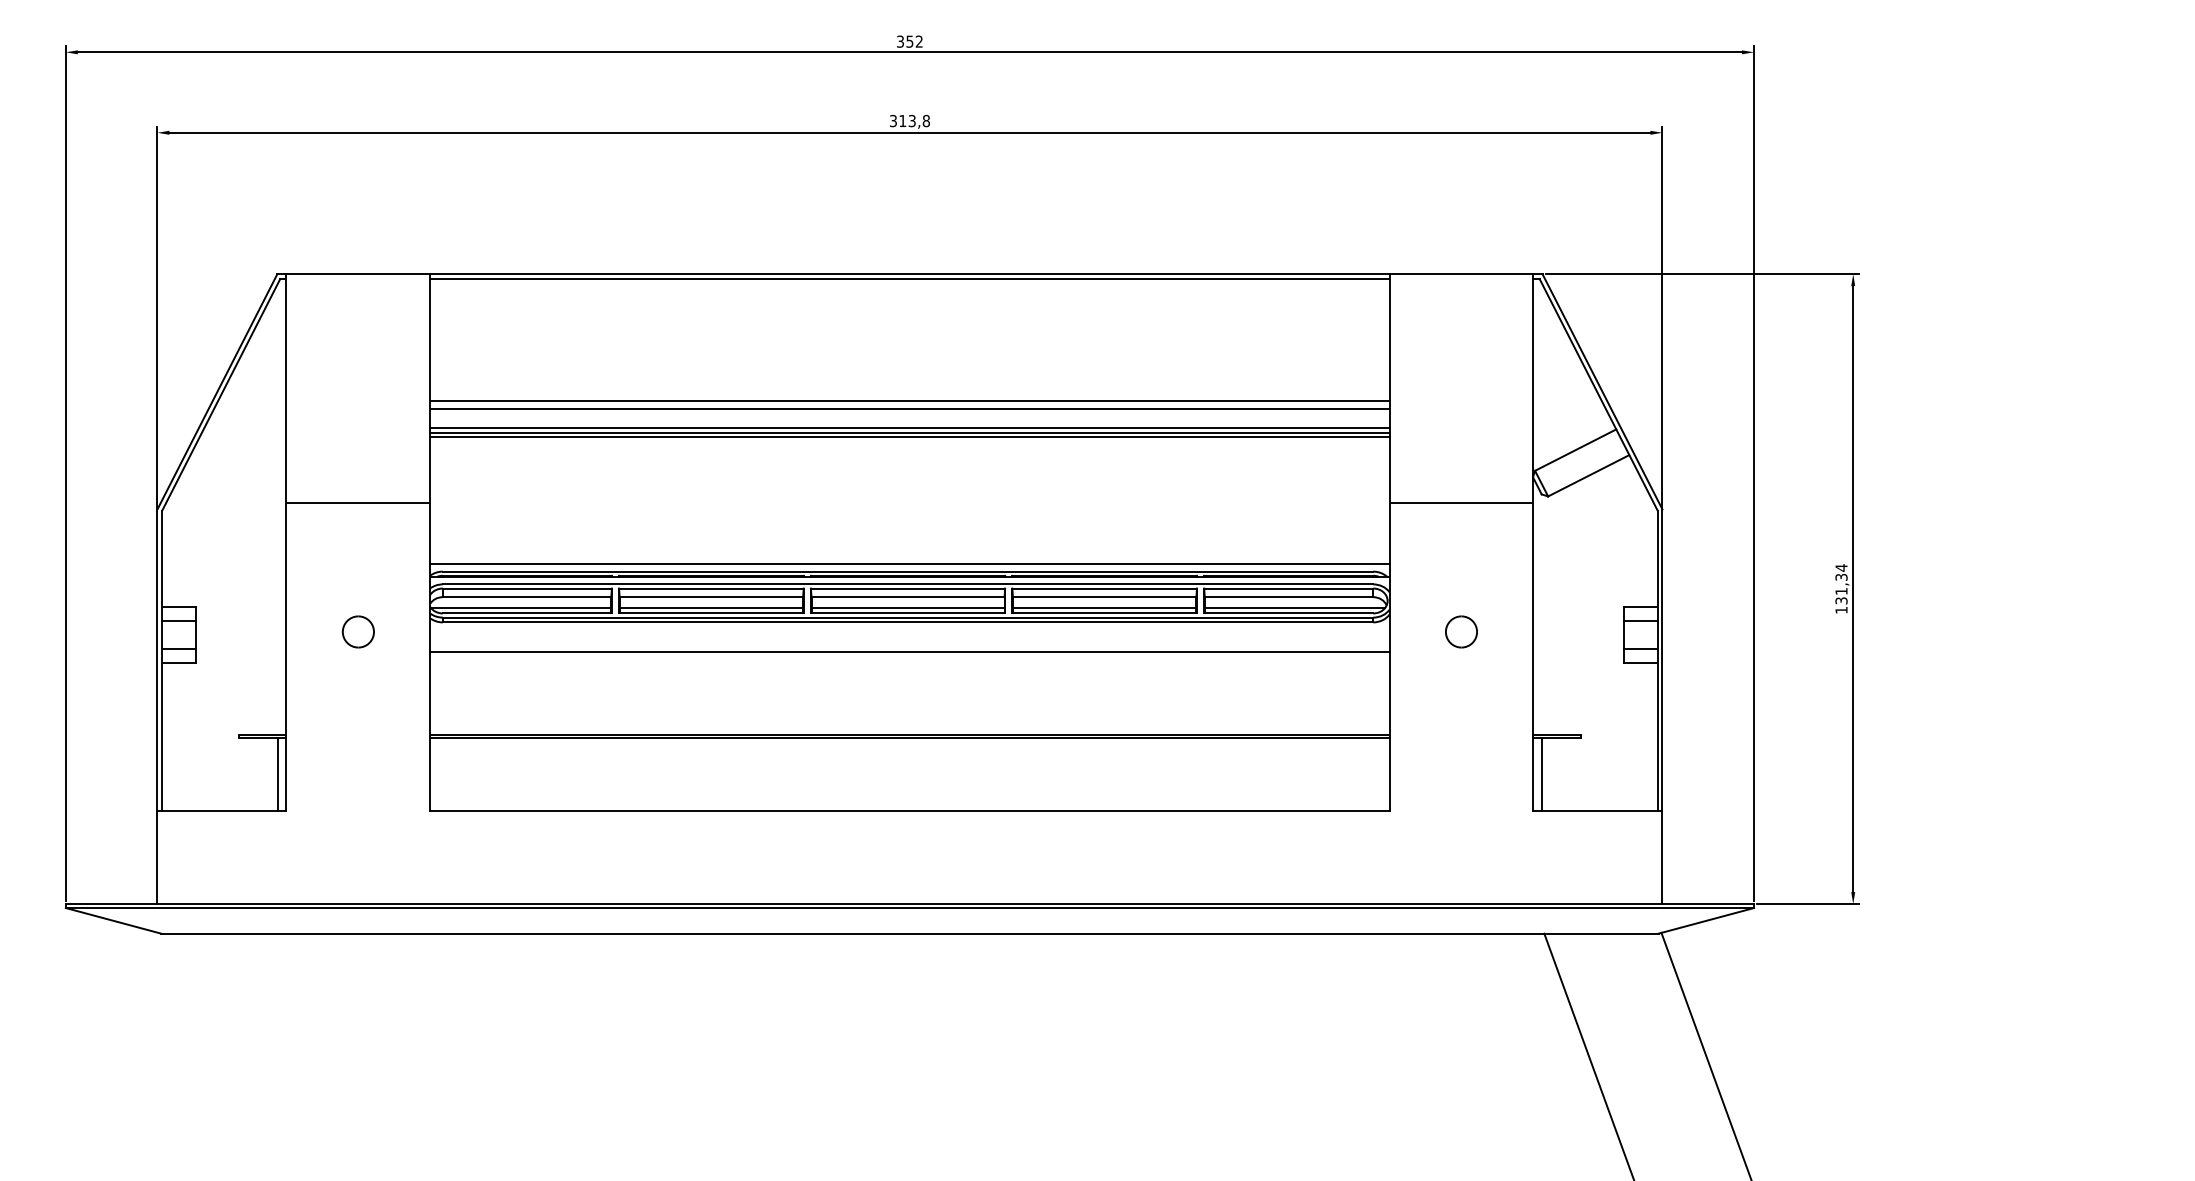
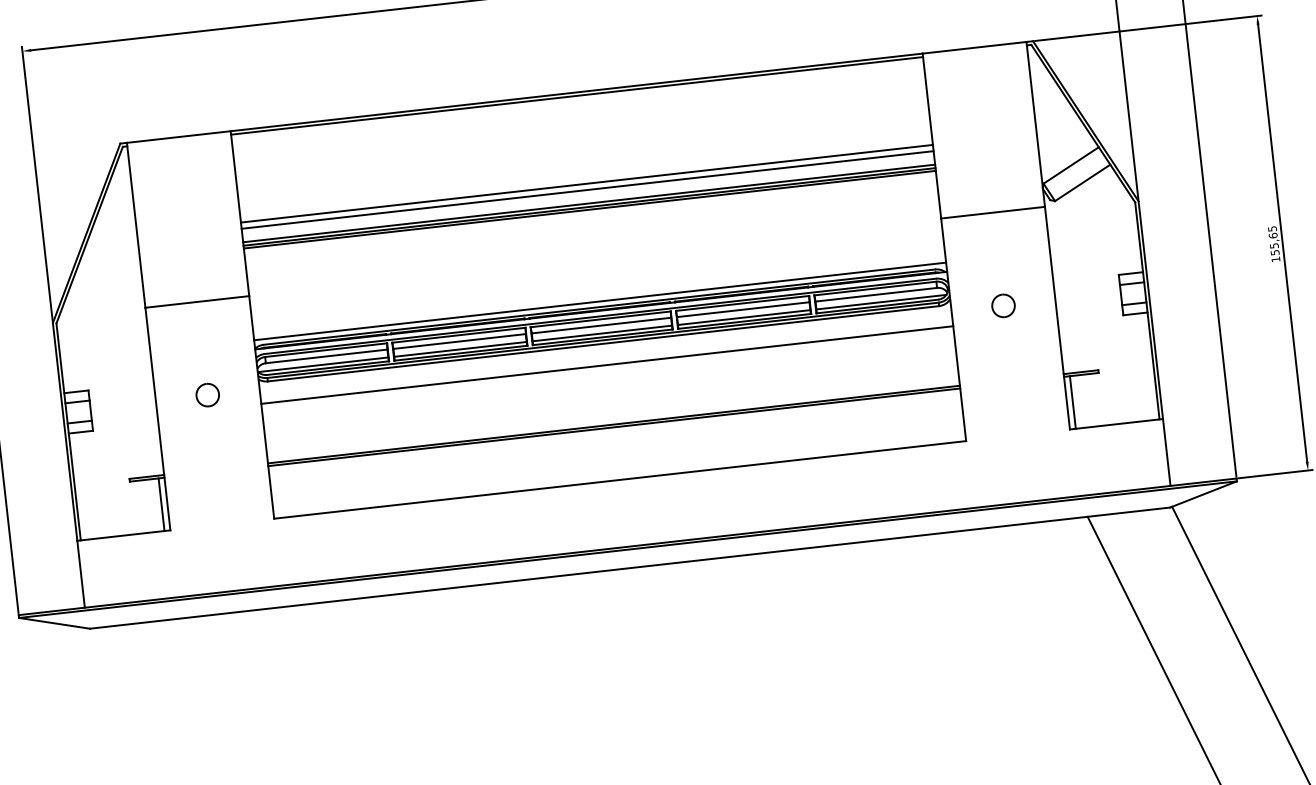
text: (1841, 584) -> (1273, 240), 131,34 -> 155,65

